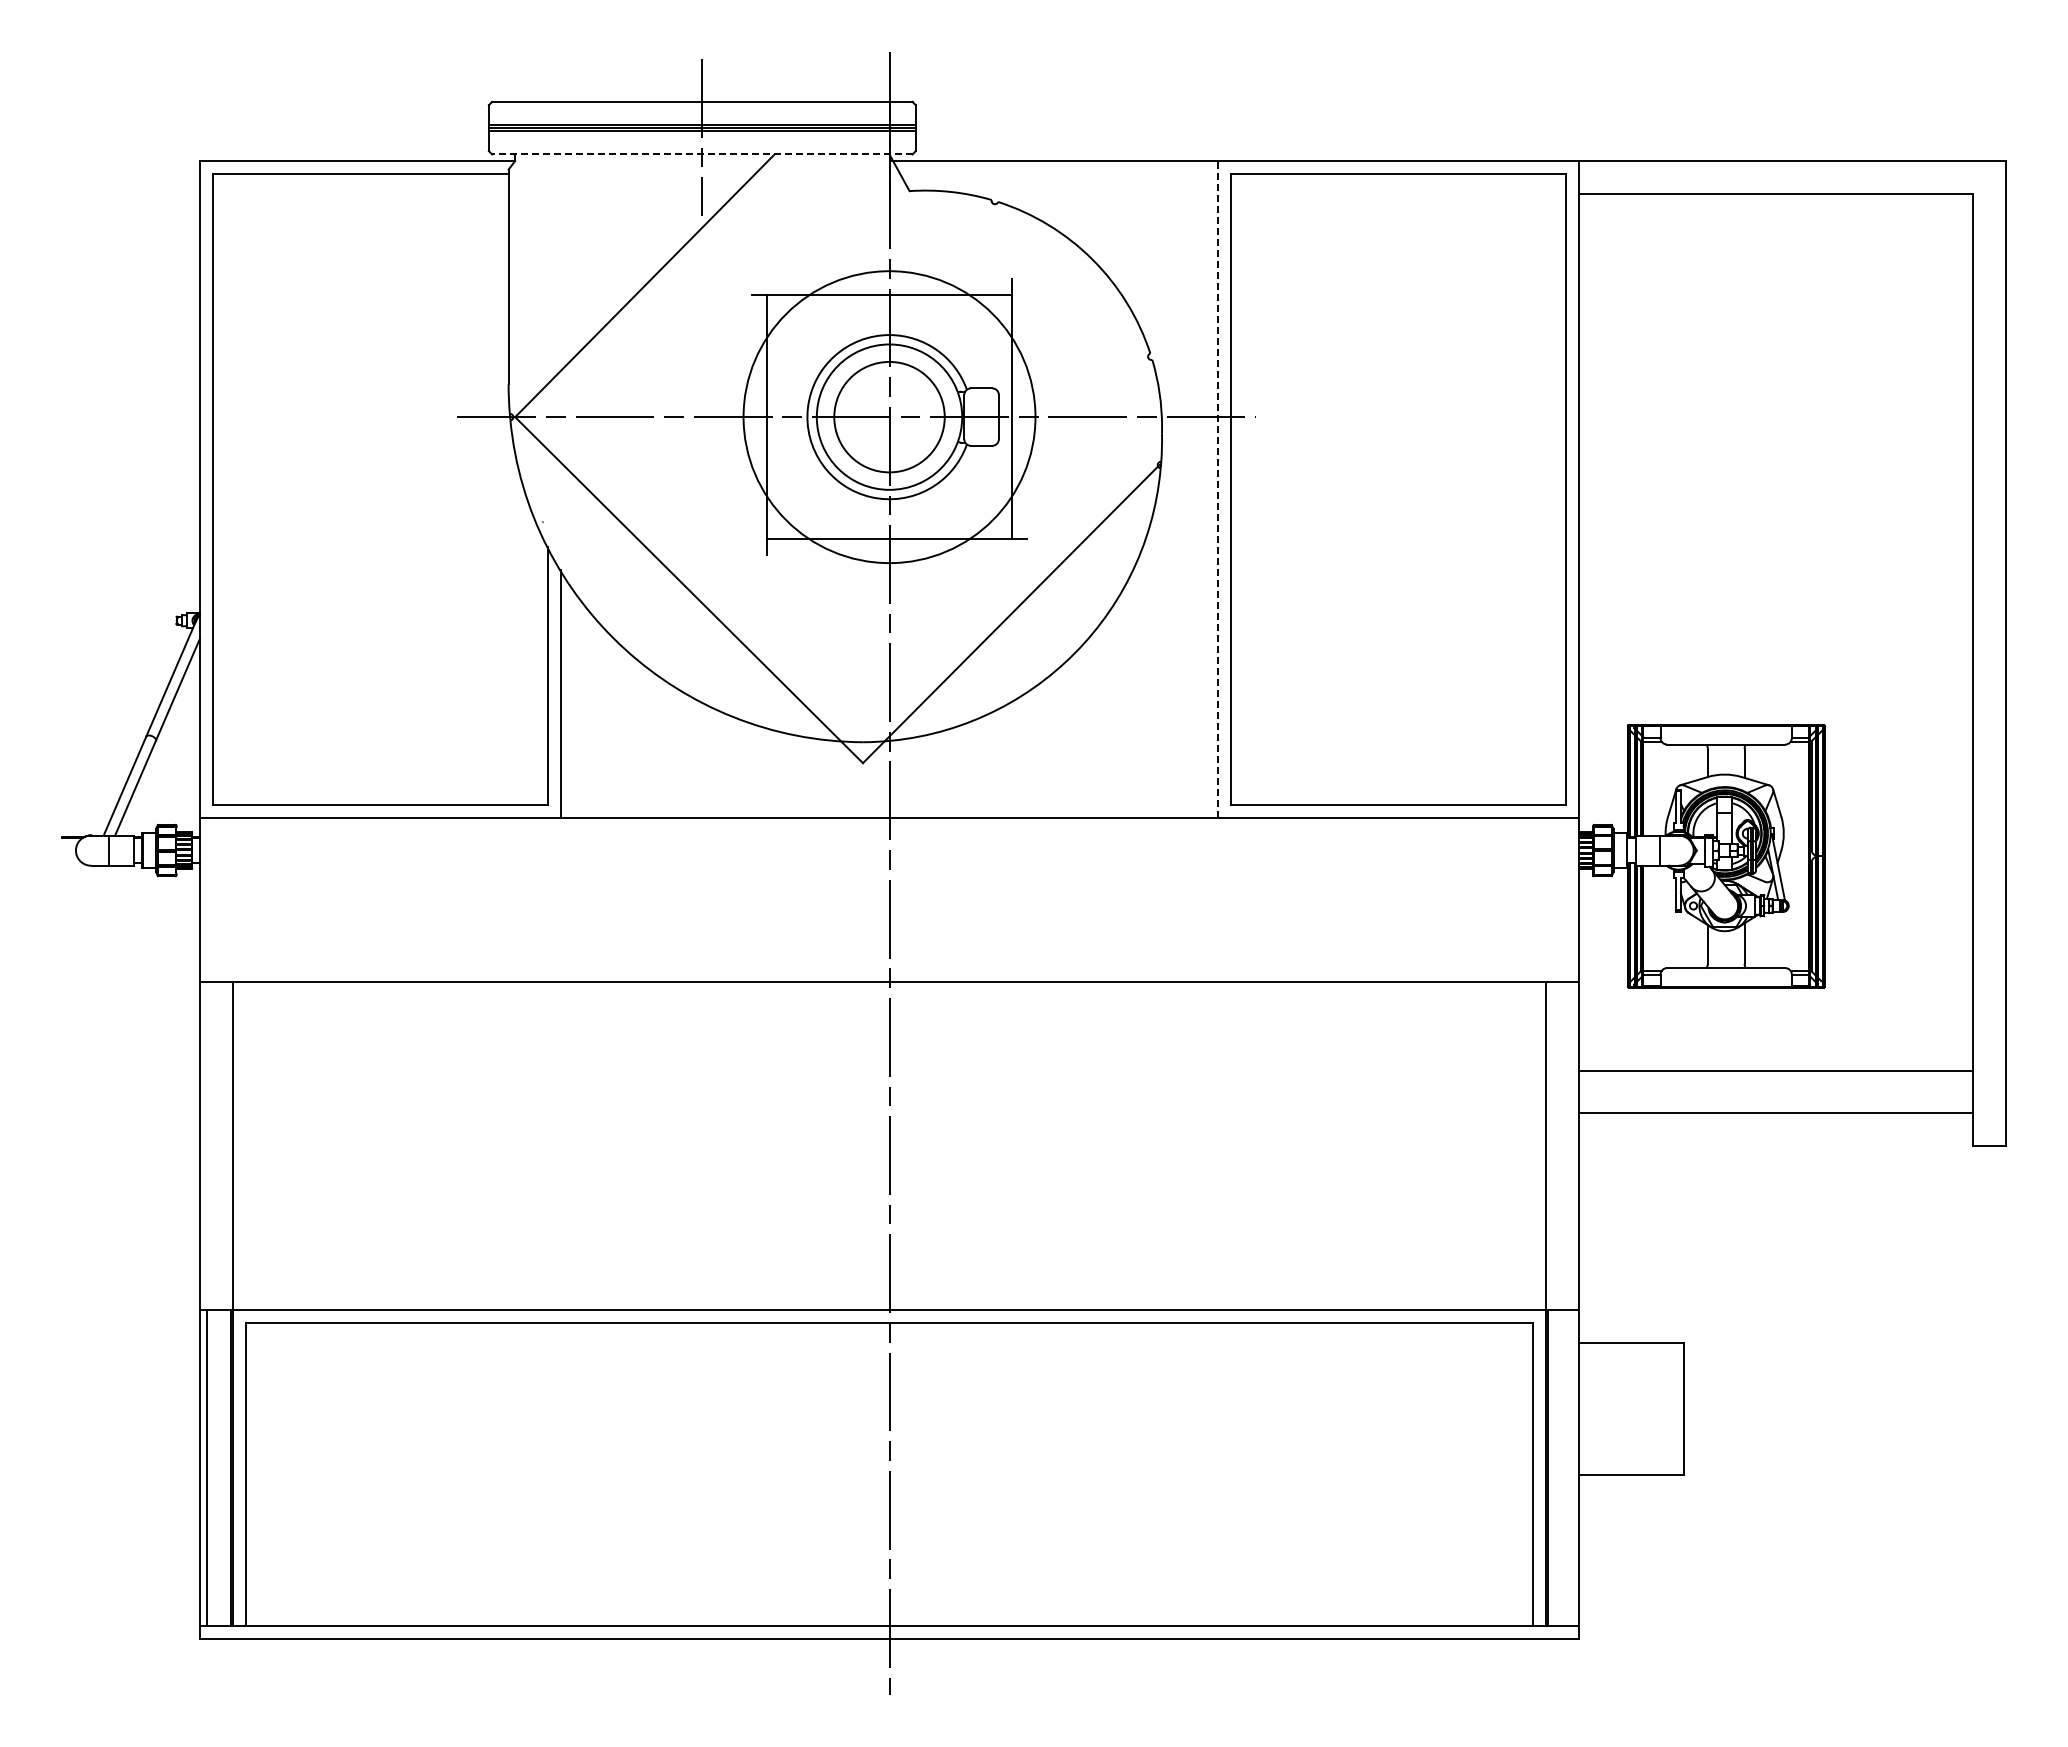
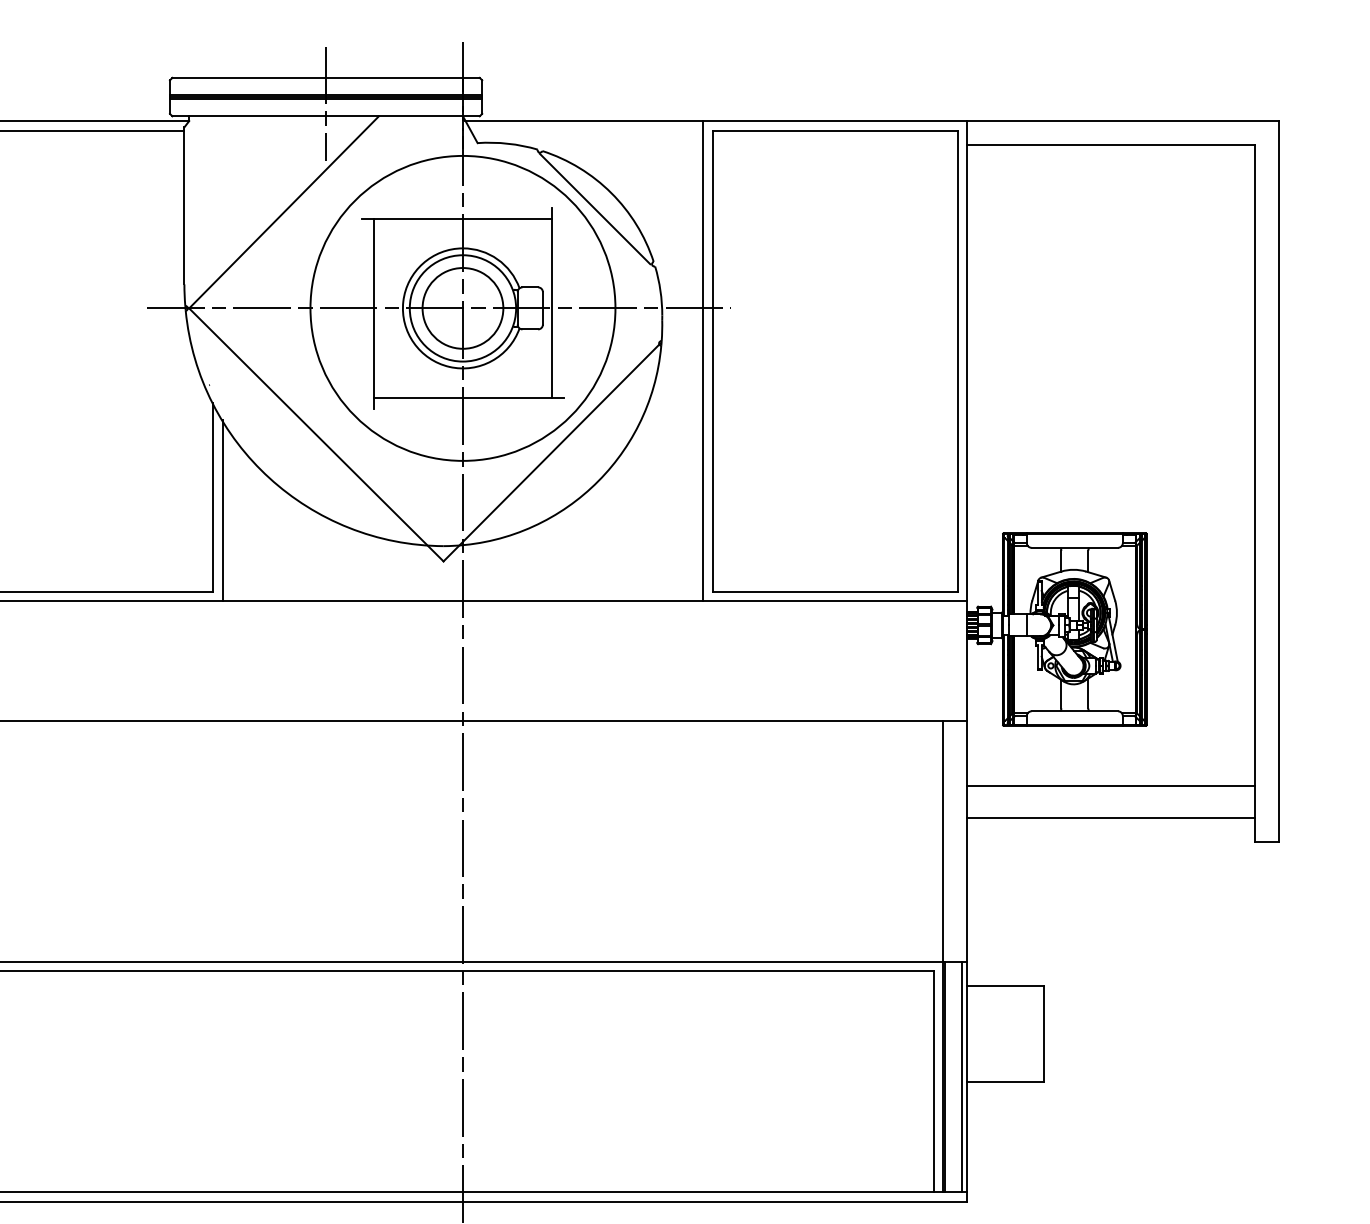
line: (701, 154) -> (325, 116), dashed -> solid
line: (1069, 280) -> (594, 208), added
circle: (889, 416) -> (462, 307), size x1.43
line: (1217, 488) -> (702, 360), dashed -> solid
line: (1572, 1467) -> (962, 1076), added

